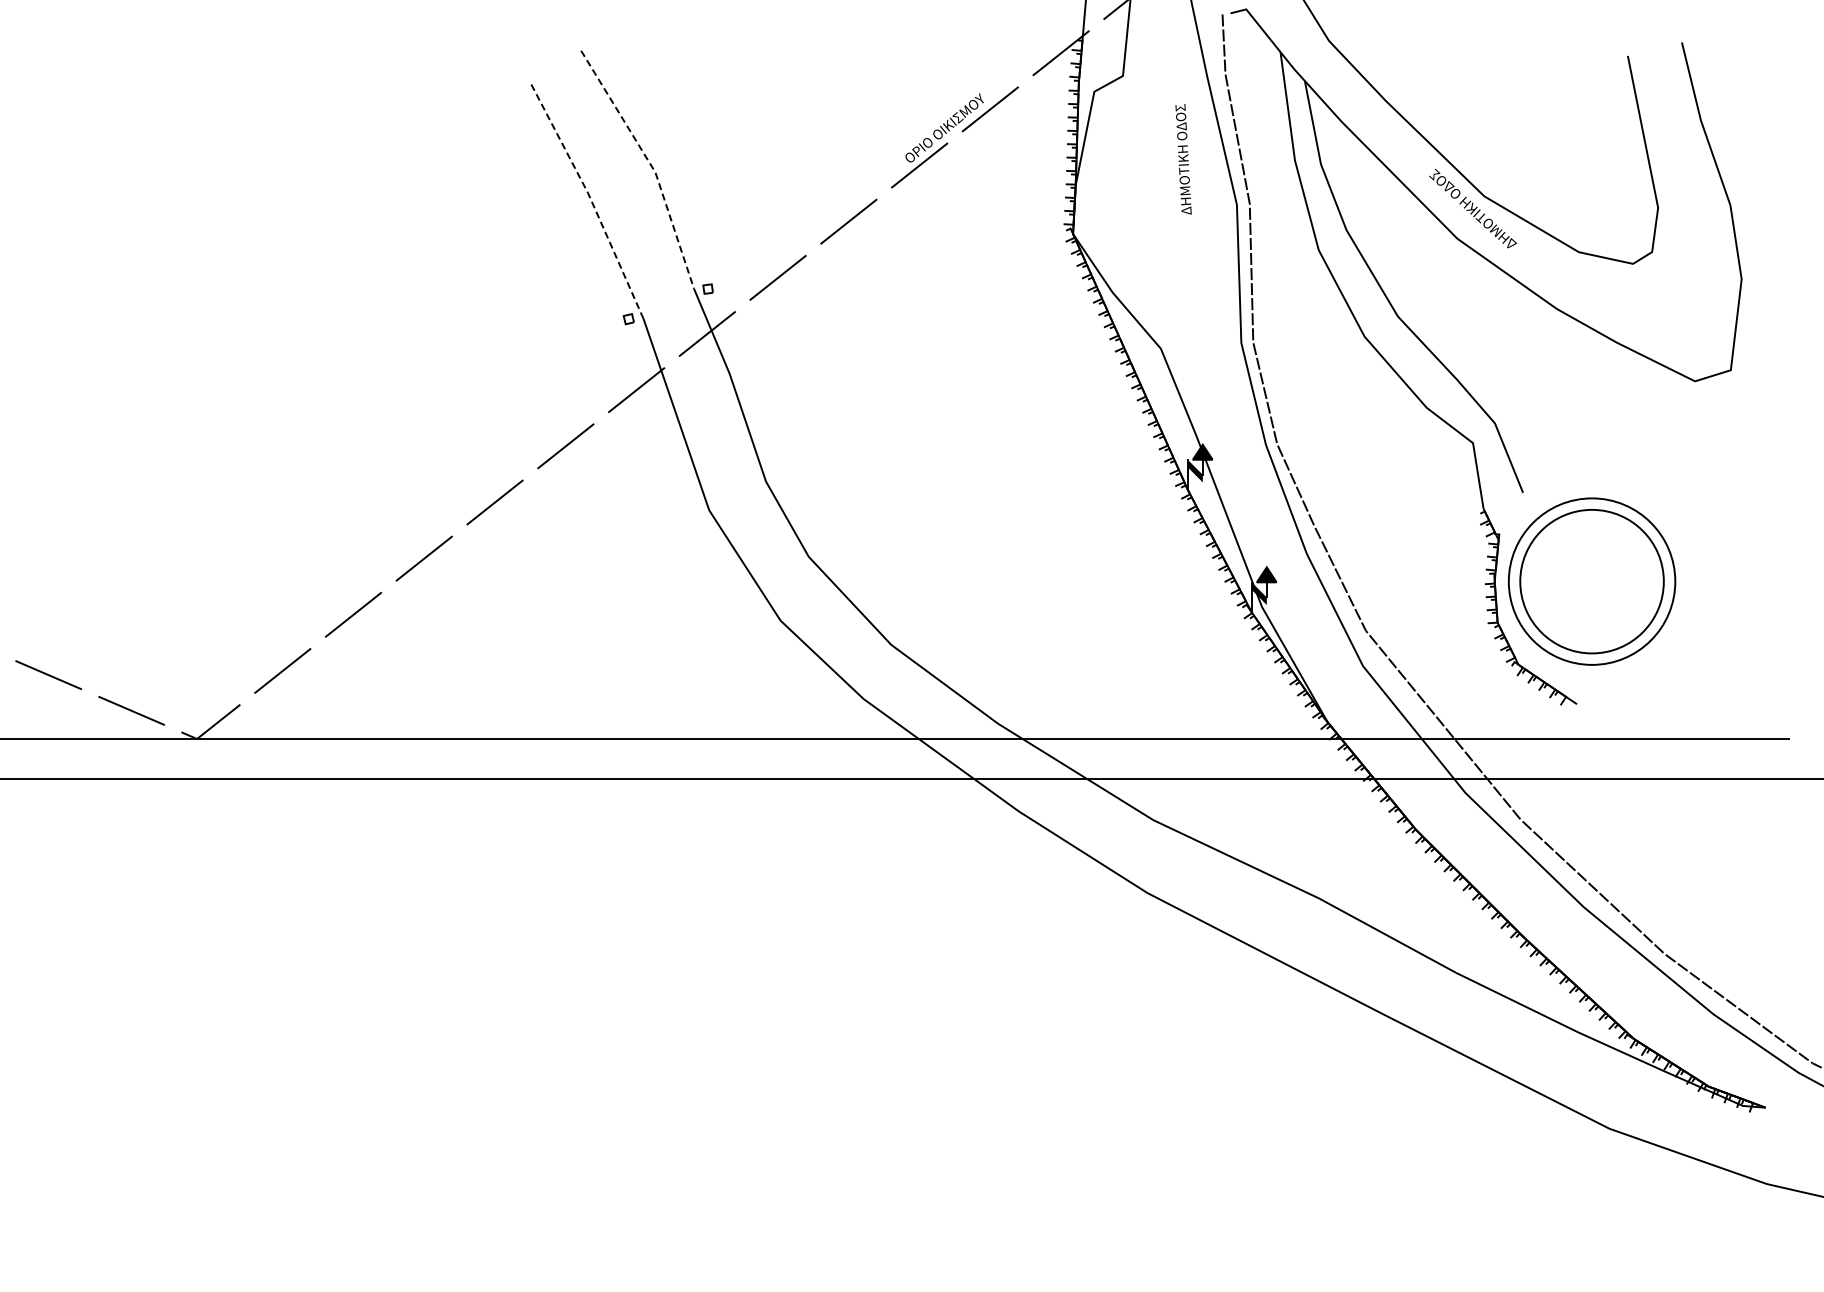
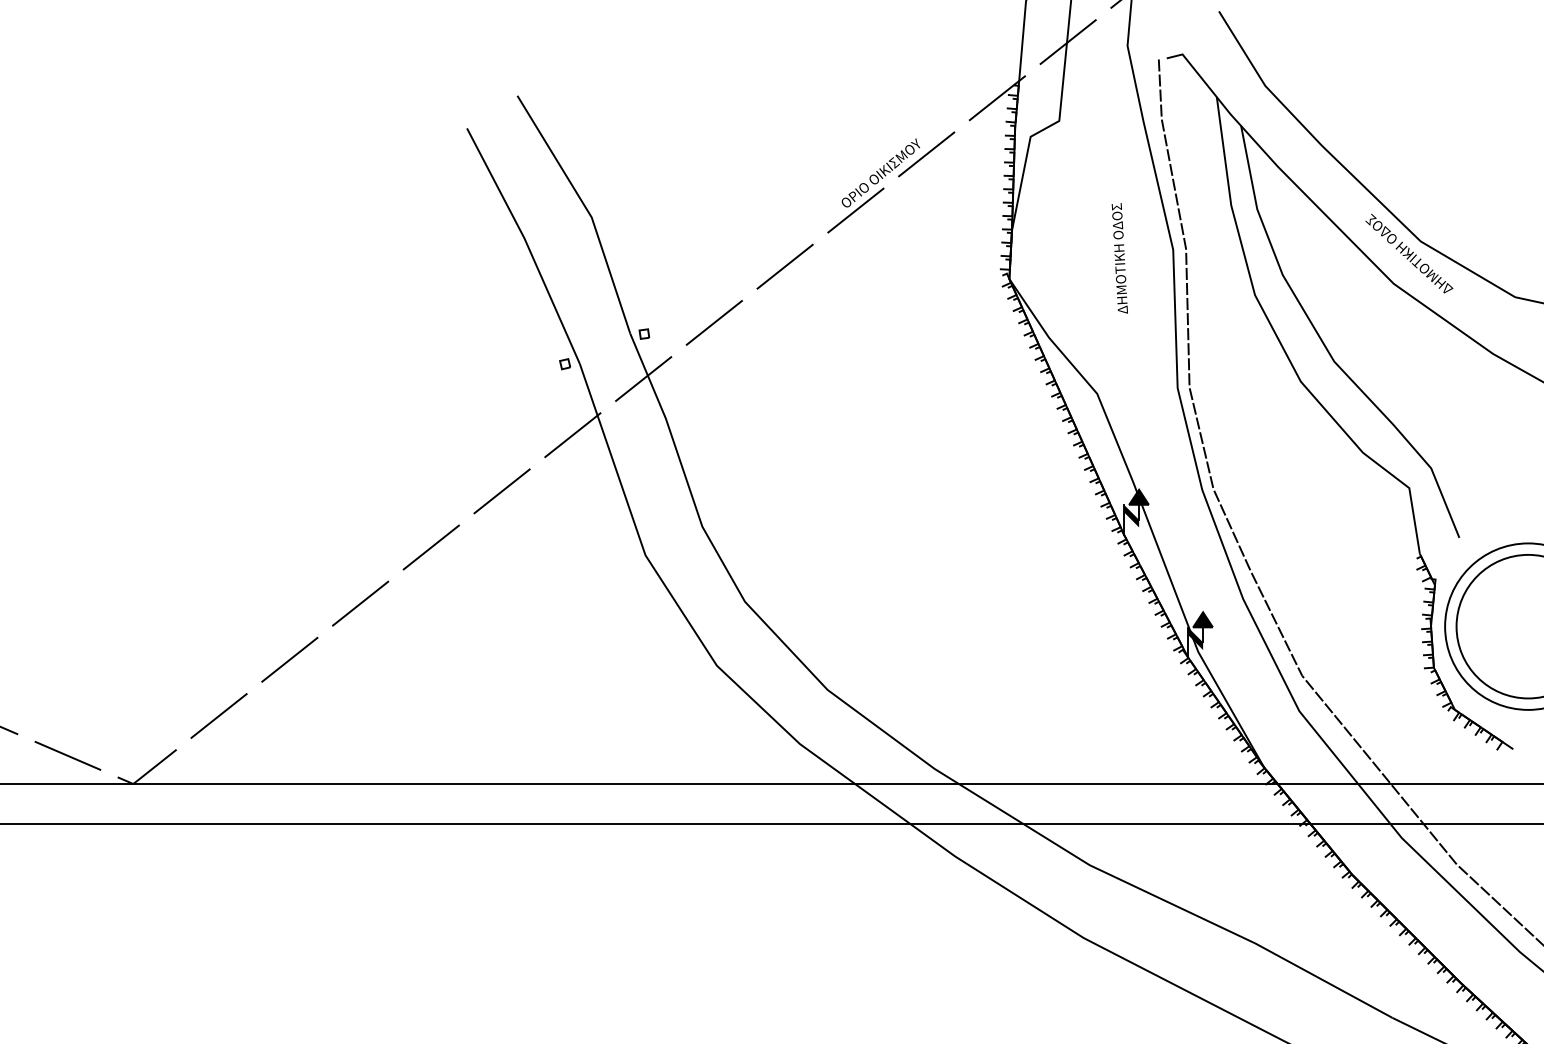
text: (1183, 159) -> (1119, 258), moved
line: (650, 164) -> (586, 209), dashed -> solid
line: (590, 198) -> (526, 243), dashed -> solid

